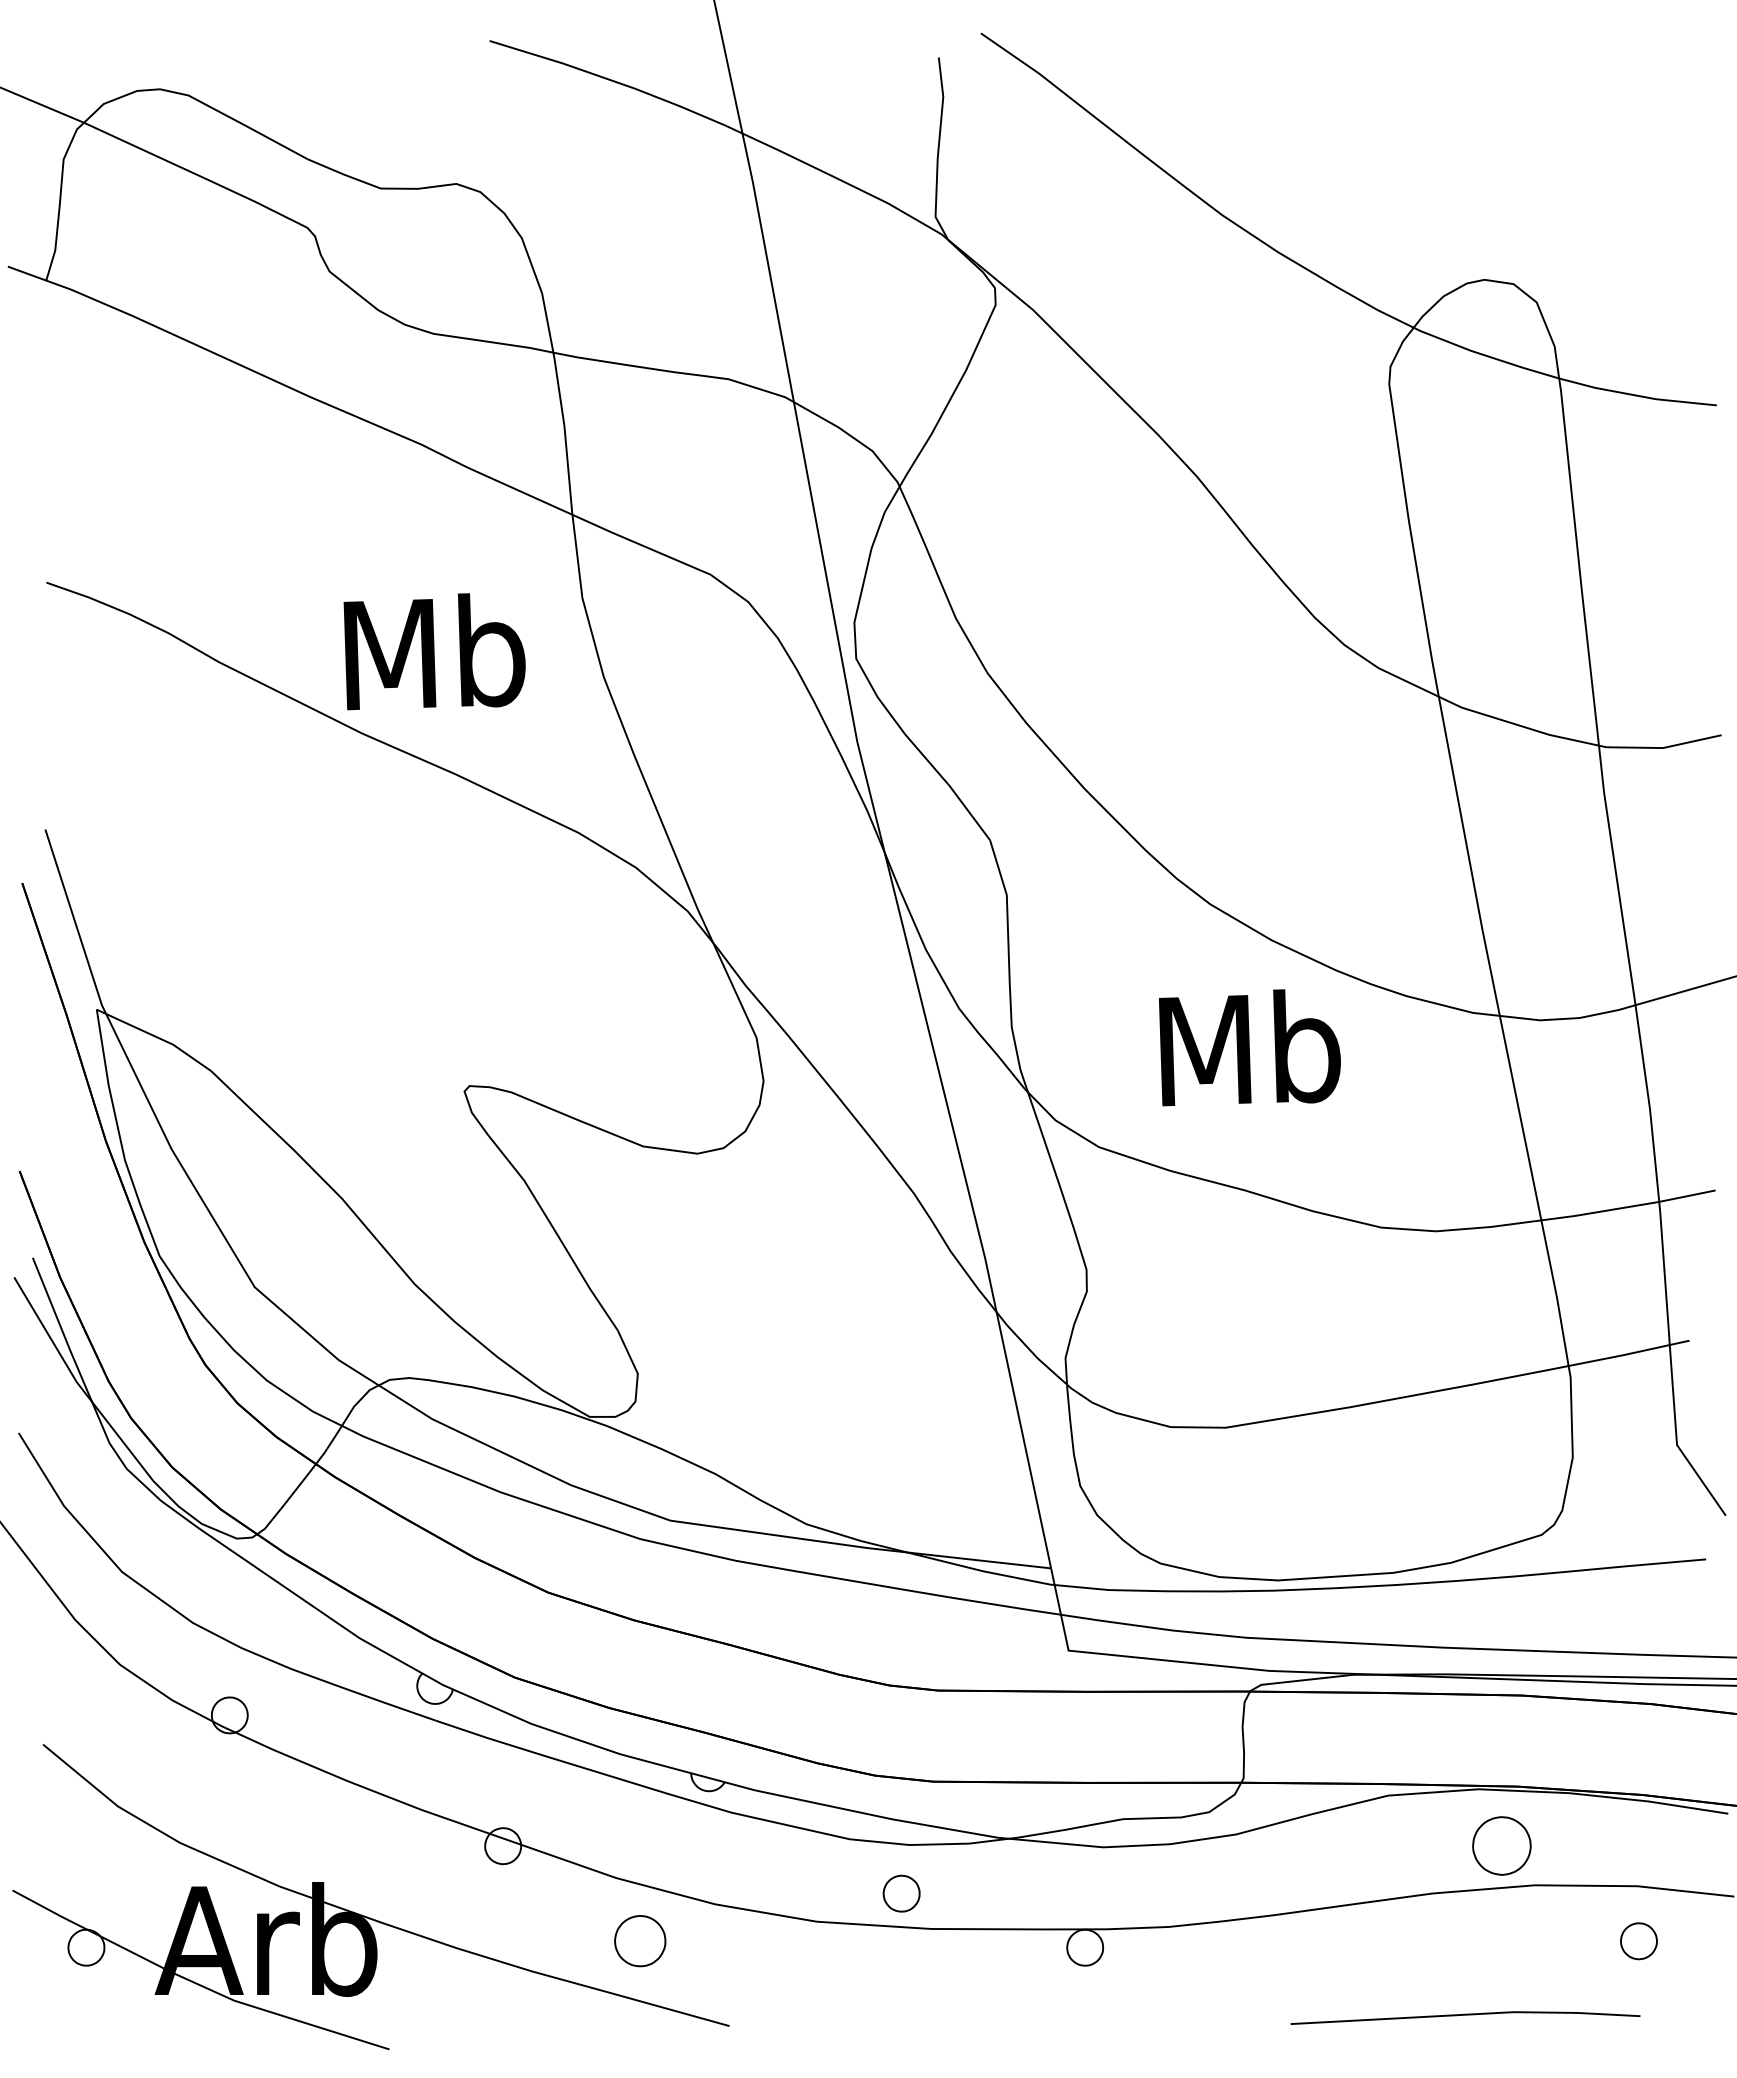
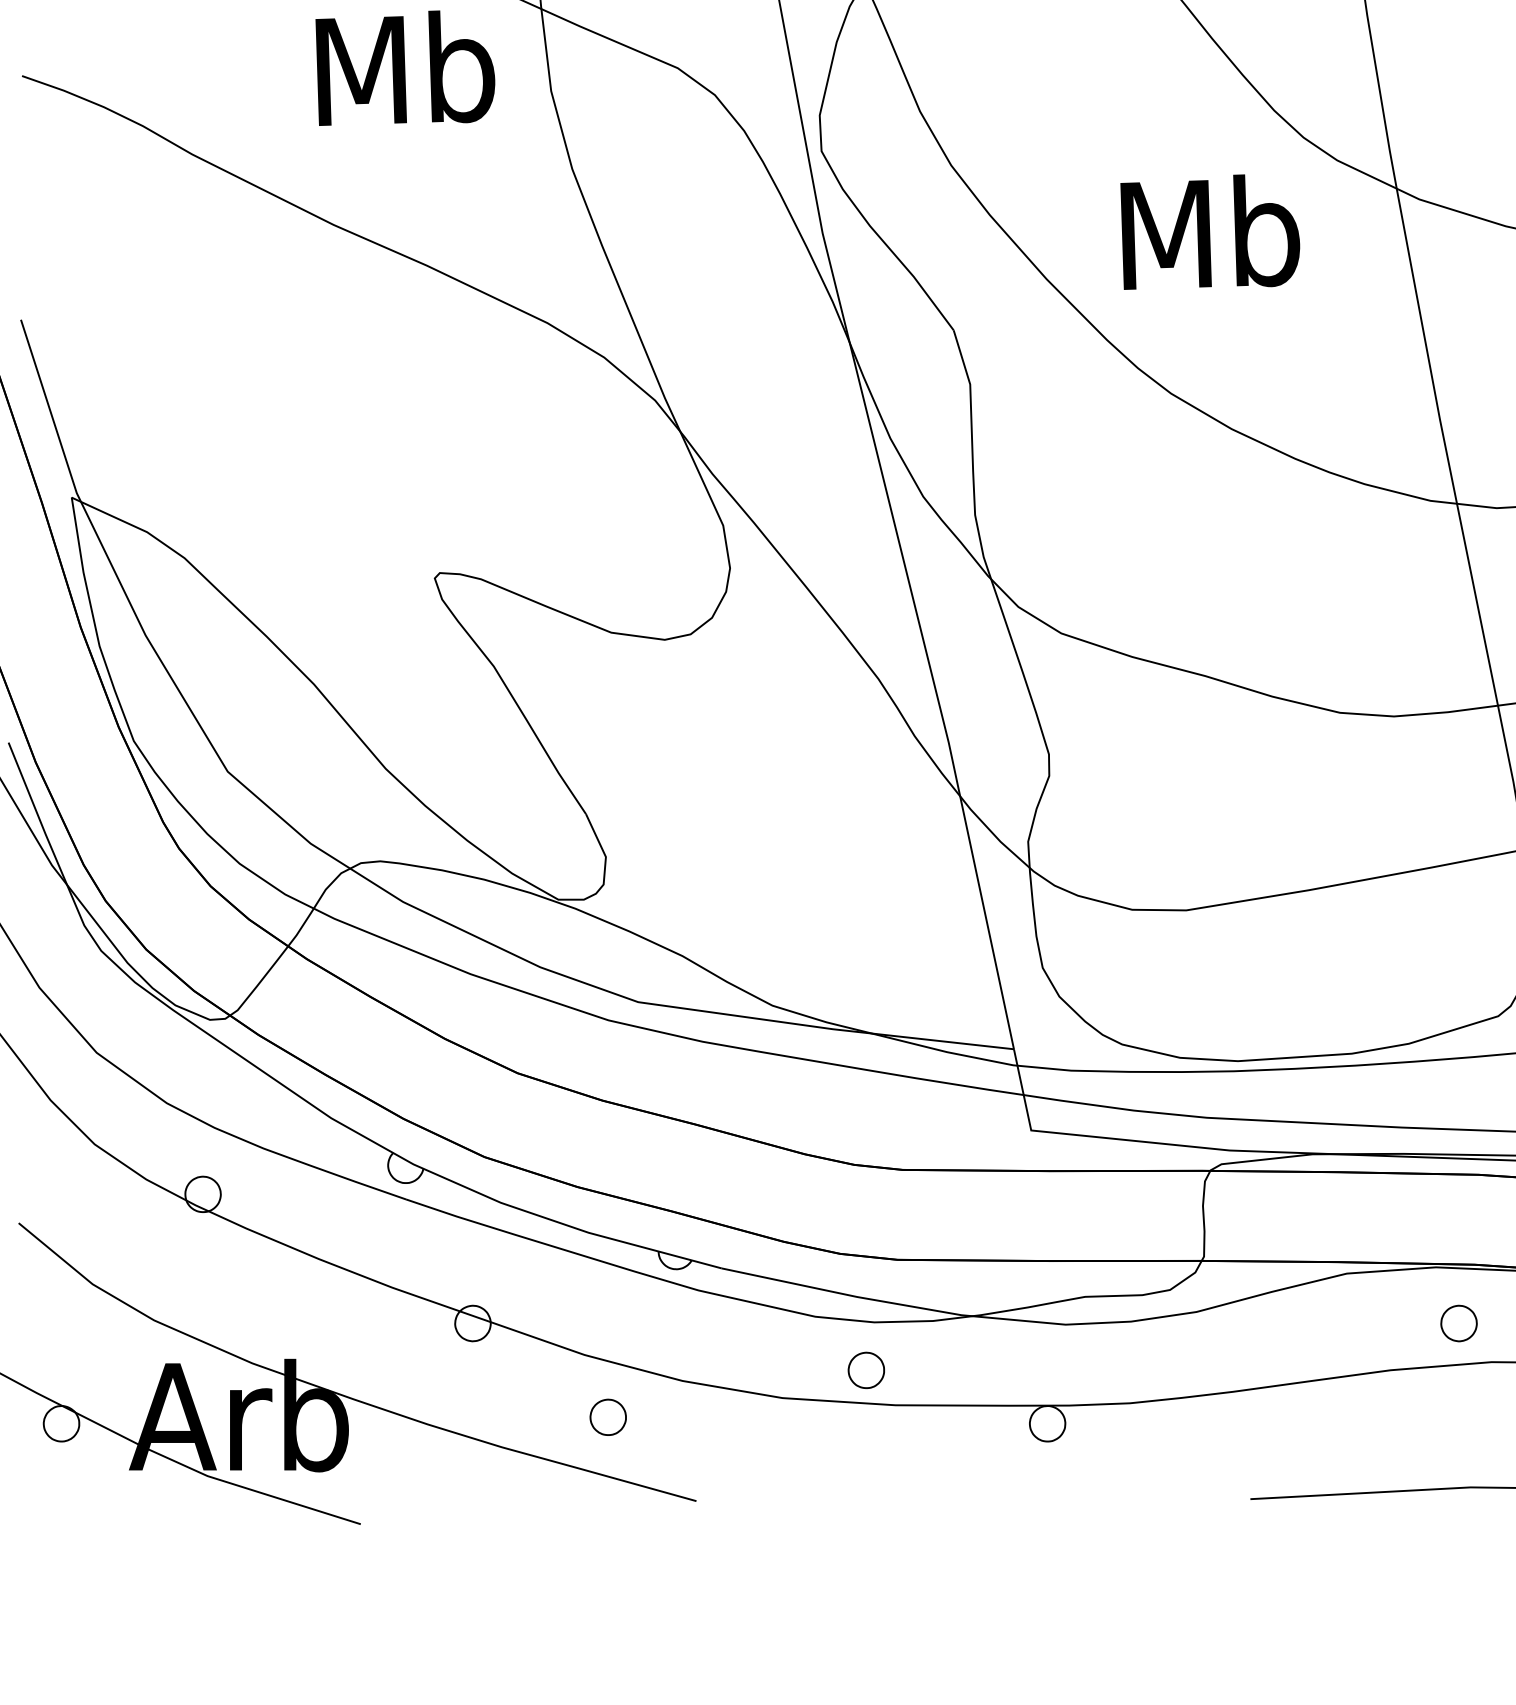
text: (434, 651) -> (405, 68), moved
text: (1249, 1047) -> (1209, 231), moved
part: (1501, 1846) -> (1458, 1323), size x0.62
part: (639, 1941) -> (607, 1417), size x0.71

